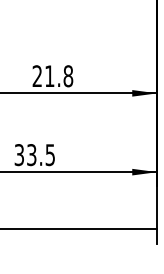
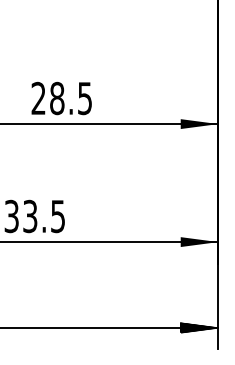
text: (59, 76) -> (71, 98), 21.8 -> 28.5
hatch: (144, 229) -> (199, 327), added

